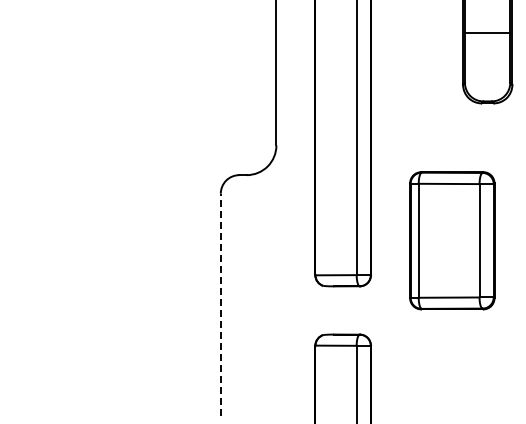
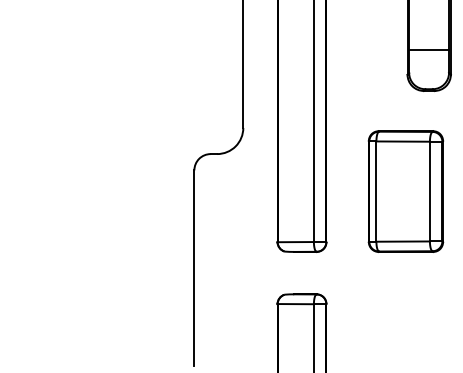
line: (487, 32) -> (428, 49), moved
part: (452, 240) -> (406, 191), moved
line: (220, 304) -> (194, 267), dashed -> solid

